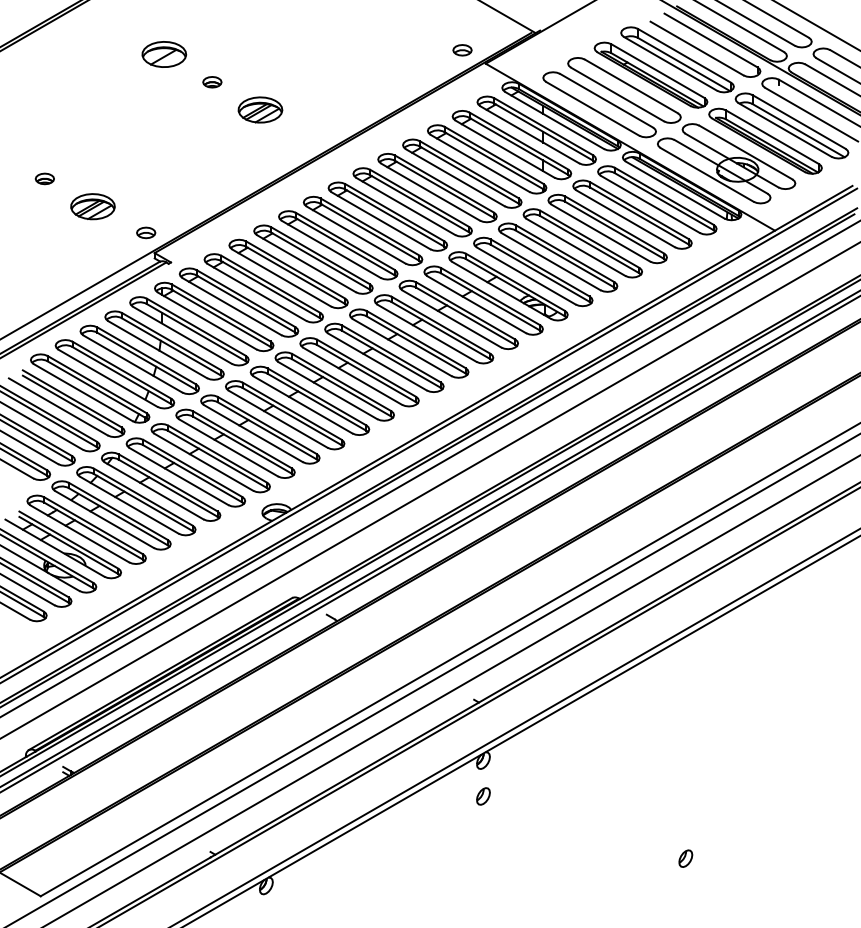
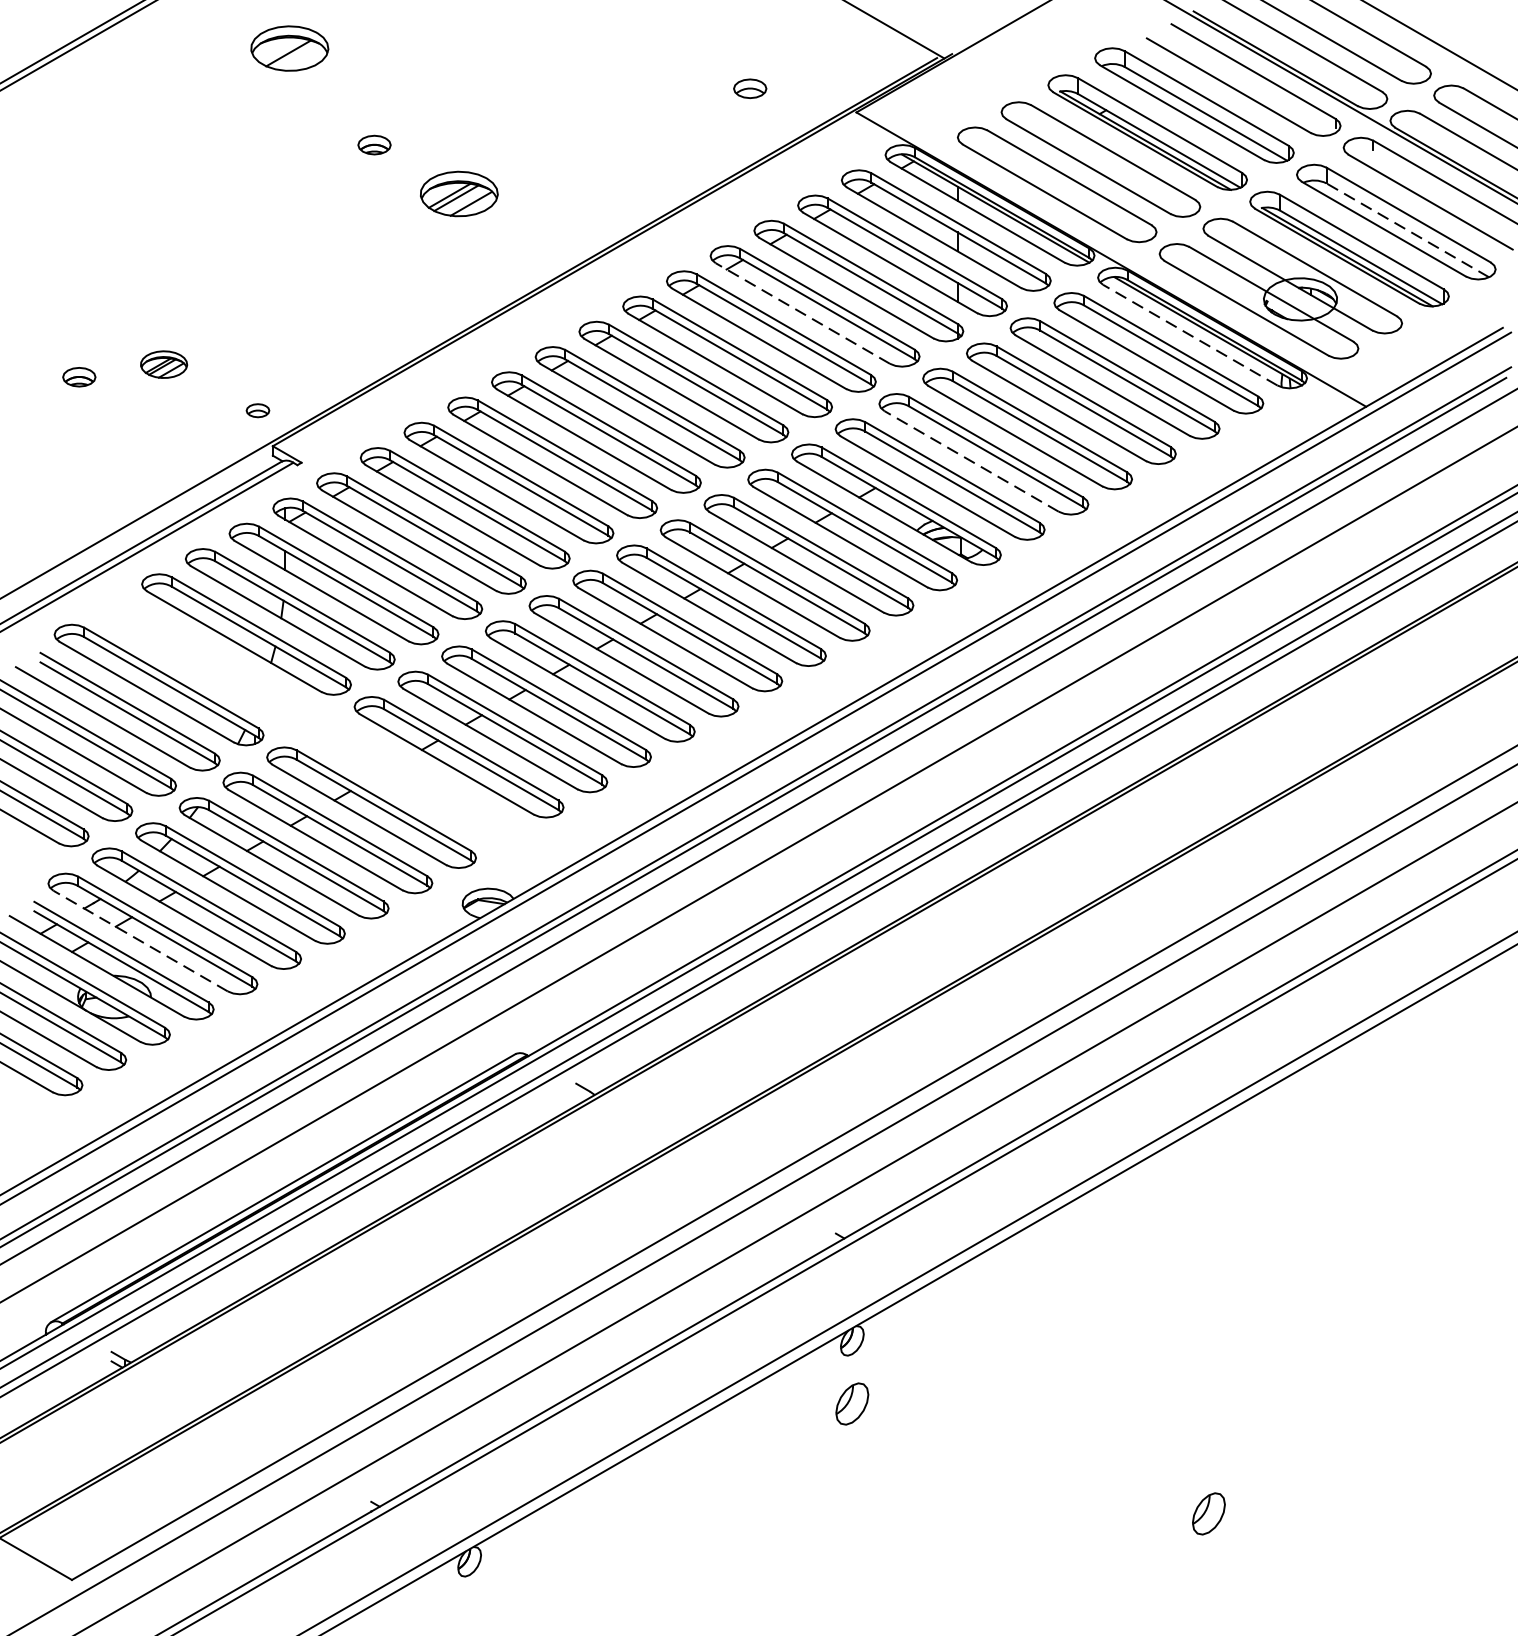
part: (462, 50) -> (750, 89), moved
part: (164, 54) -> (290, 48), moved
line: (798, 130) -> (1407, 230), solid -> dashed
line: (454, 177) -> (801, 312), solid -> dashed
part: (44, 178) -> (78, 376), moved
line: (674, 189) -> (1189, 334), solid -> dashed
part: (92, 206) -> (163, 364), size x0.6
part: (146, 232) -> (258, 409), size x0.7
line: (550, 261) -> (970, 461), solid -> dashed
part: (174, 408) -> (307, 720), removed
line: (79, 533) -> (140, 940), solid -> dashed
part: (483, 796) -> (852, 1404), size x1.4
part: (685, 858) -> (1208, 1513), size x1.4

